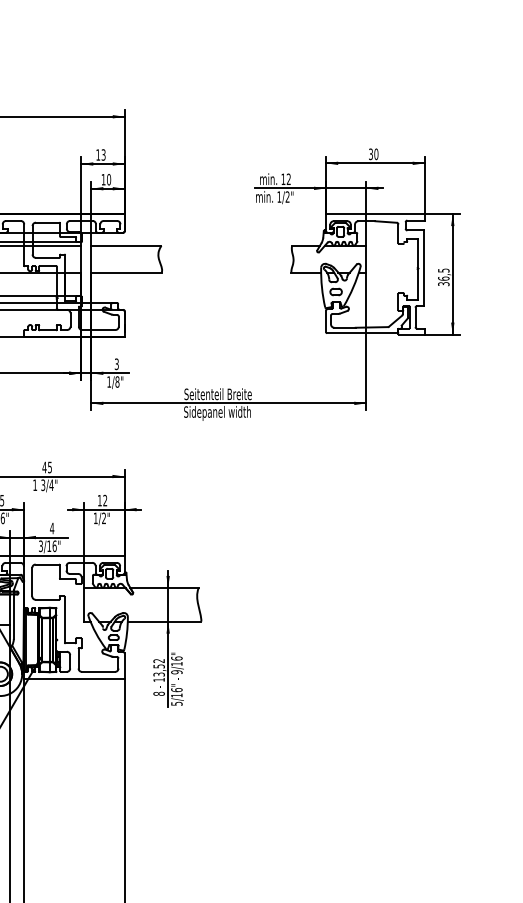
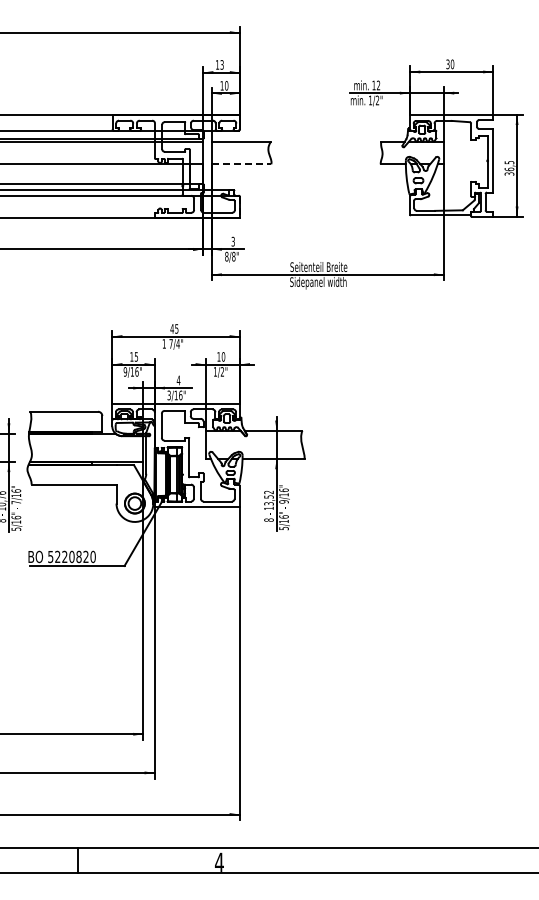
line: (126, 272) -> (241, 164), solid -> dashed
text: (108, 381) -> (226, 256), 1/8" -> 8/8"
text: (42, 484) -> (170, 343), 3/4" -> 7/4"
text: (105, 500) -> (223, 356), 12 -> 10

